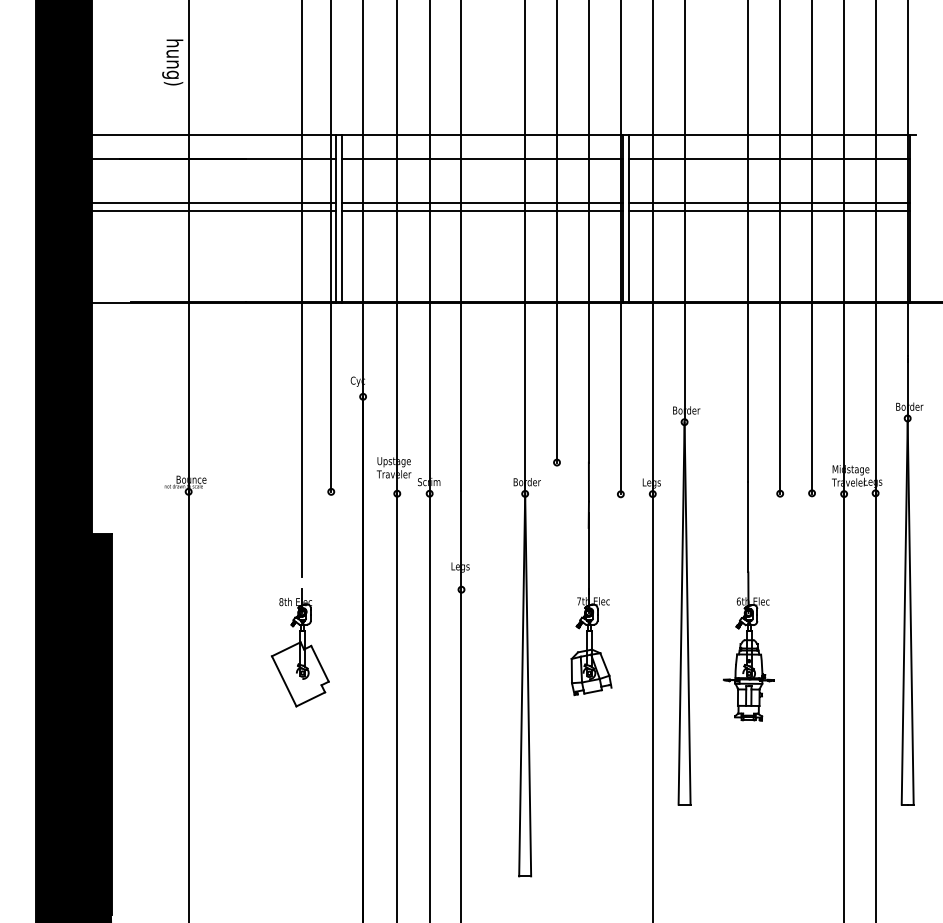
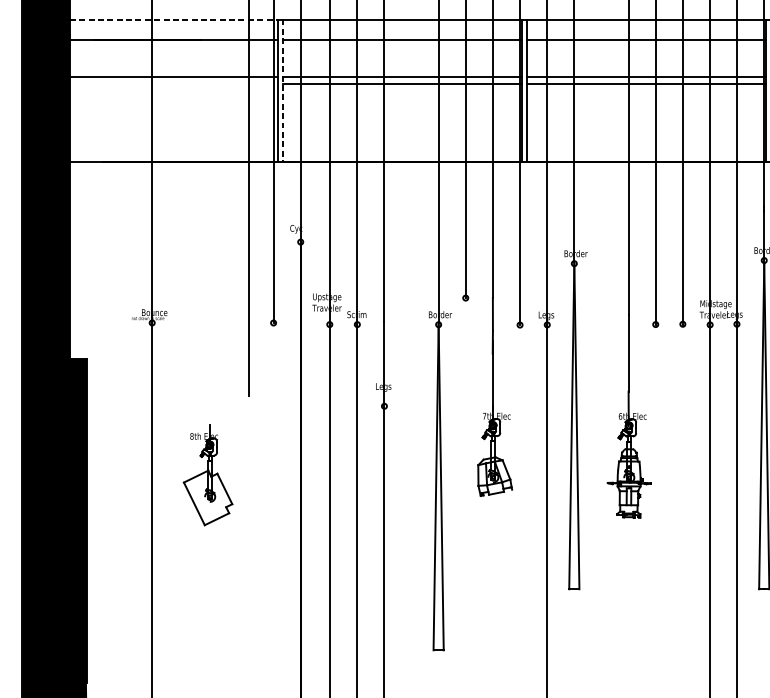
line: (214, 135) -> (174, 19), solid -> dashed
line: (214, 211) -> (174, 84), removed
line: (342, 218) -> (283, 90), solid -> dashed
part: (299, 647) -> (207, 475), moved

